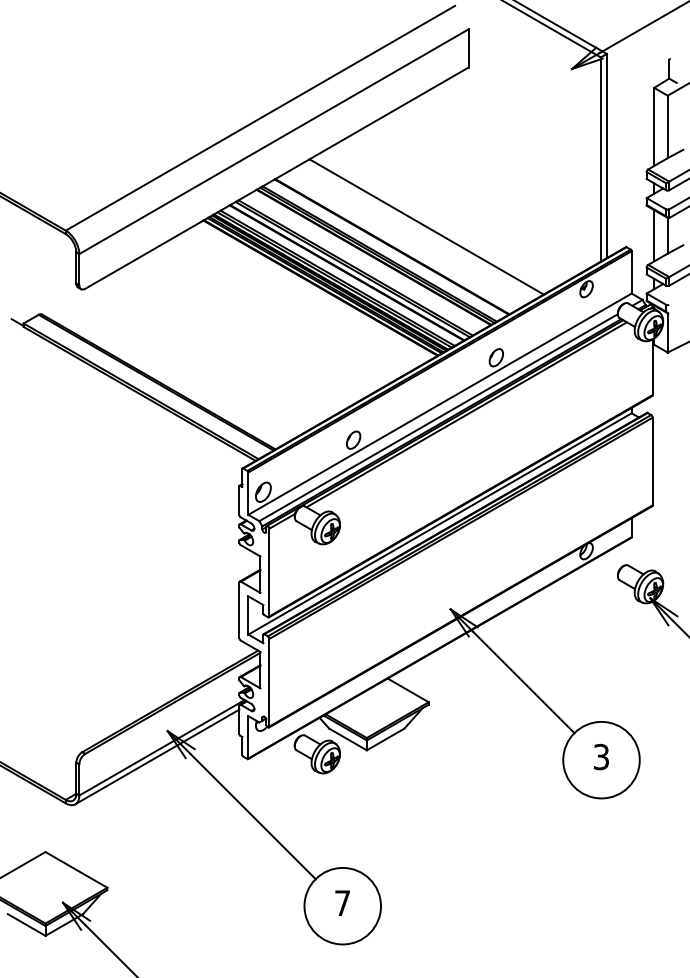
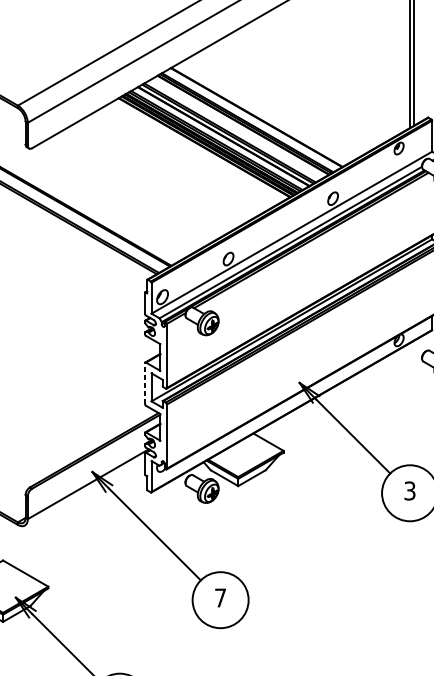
line: (426, 226) -> (281, 102), removed
line: (239, 610) -> (145, 383), solid -> dashed
line: (157, 756) -> (85, 490), removed

